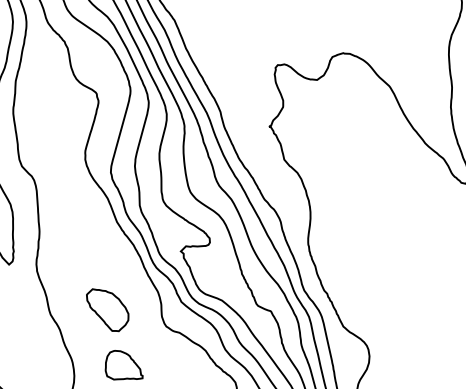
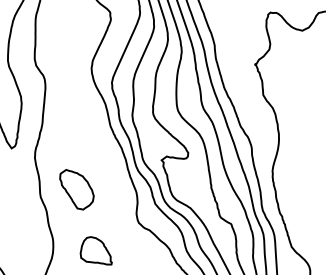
part: (107, 310) -> (76, 190), moved

